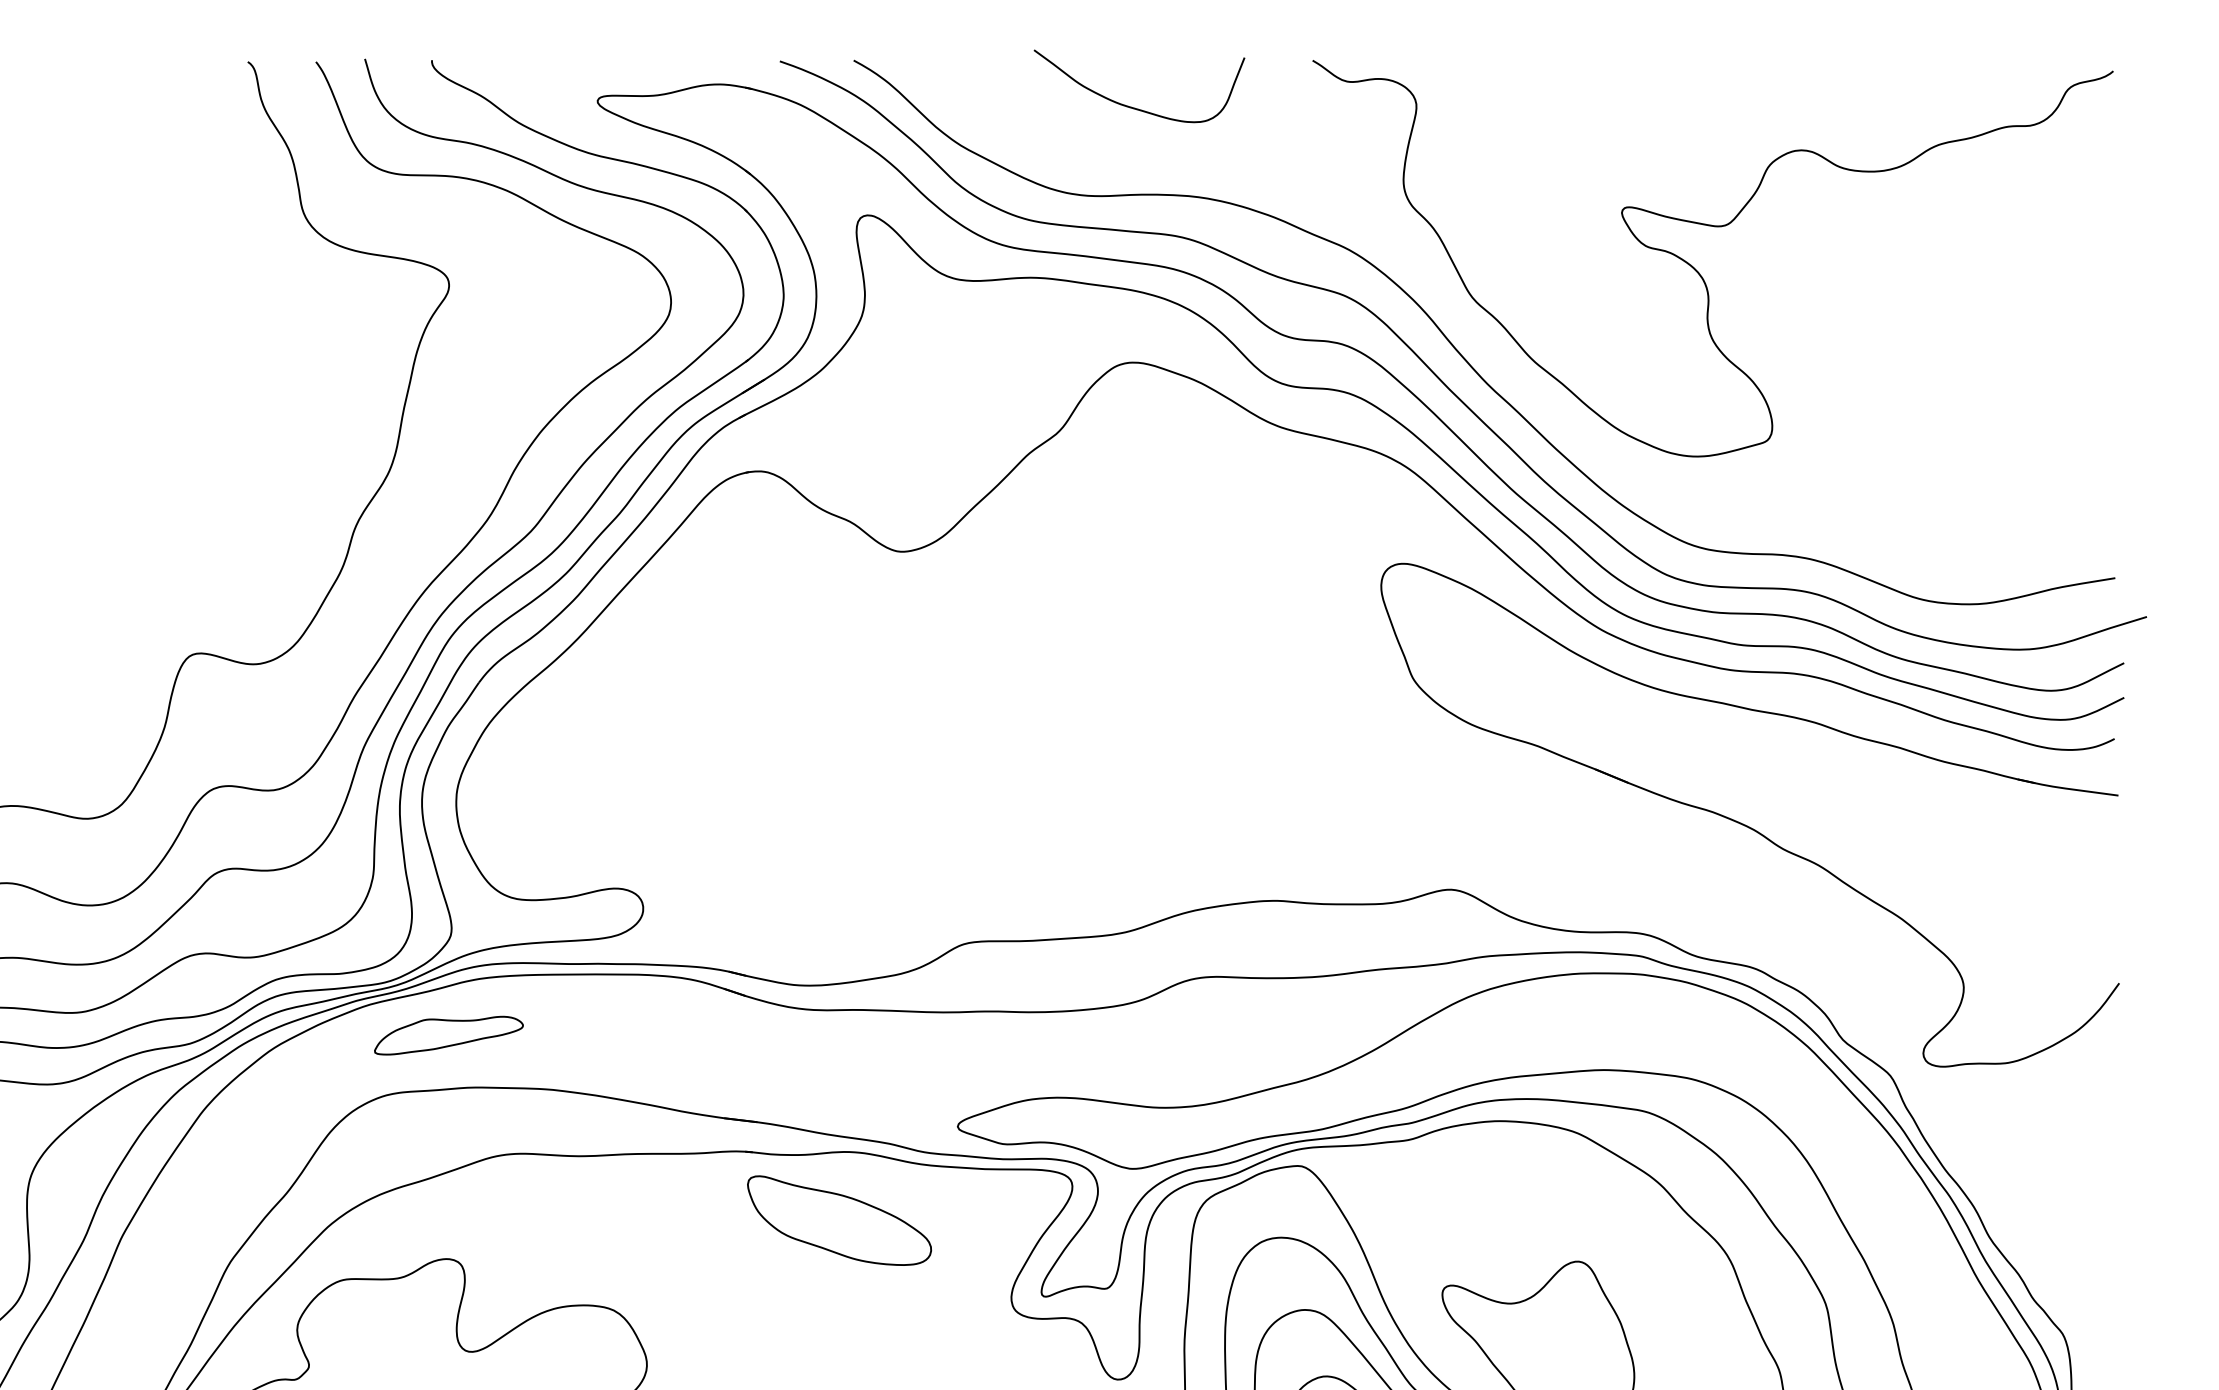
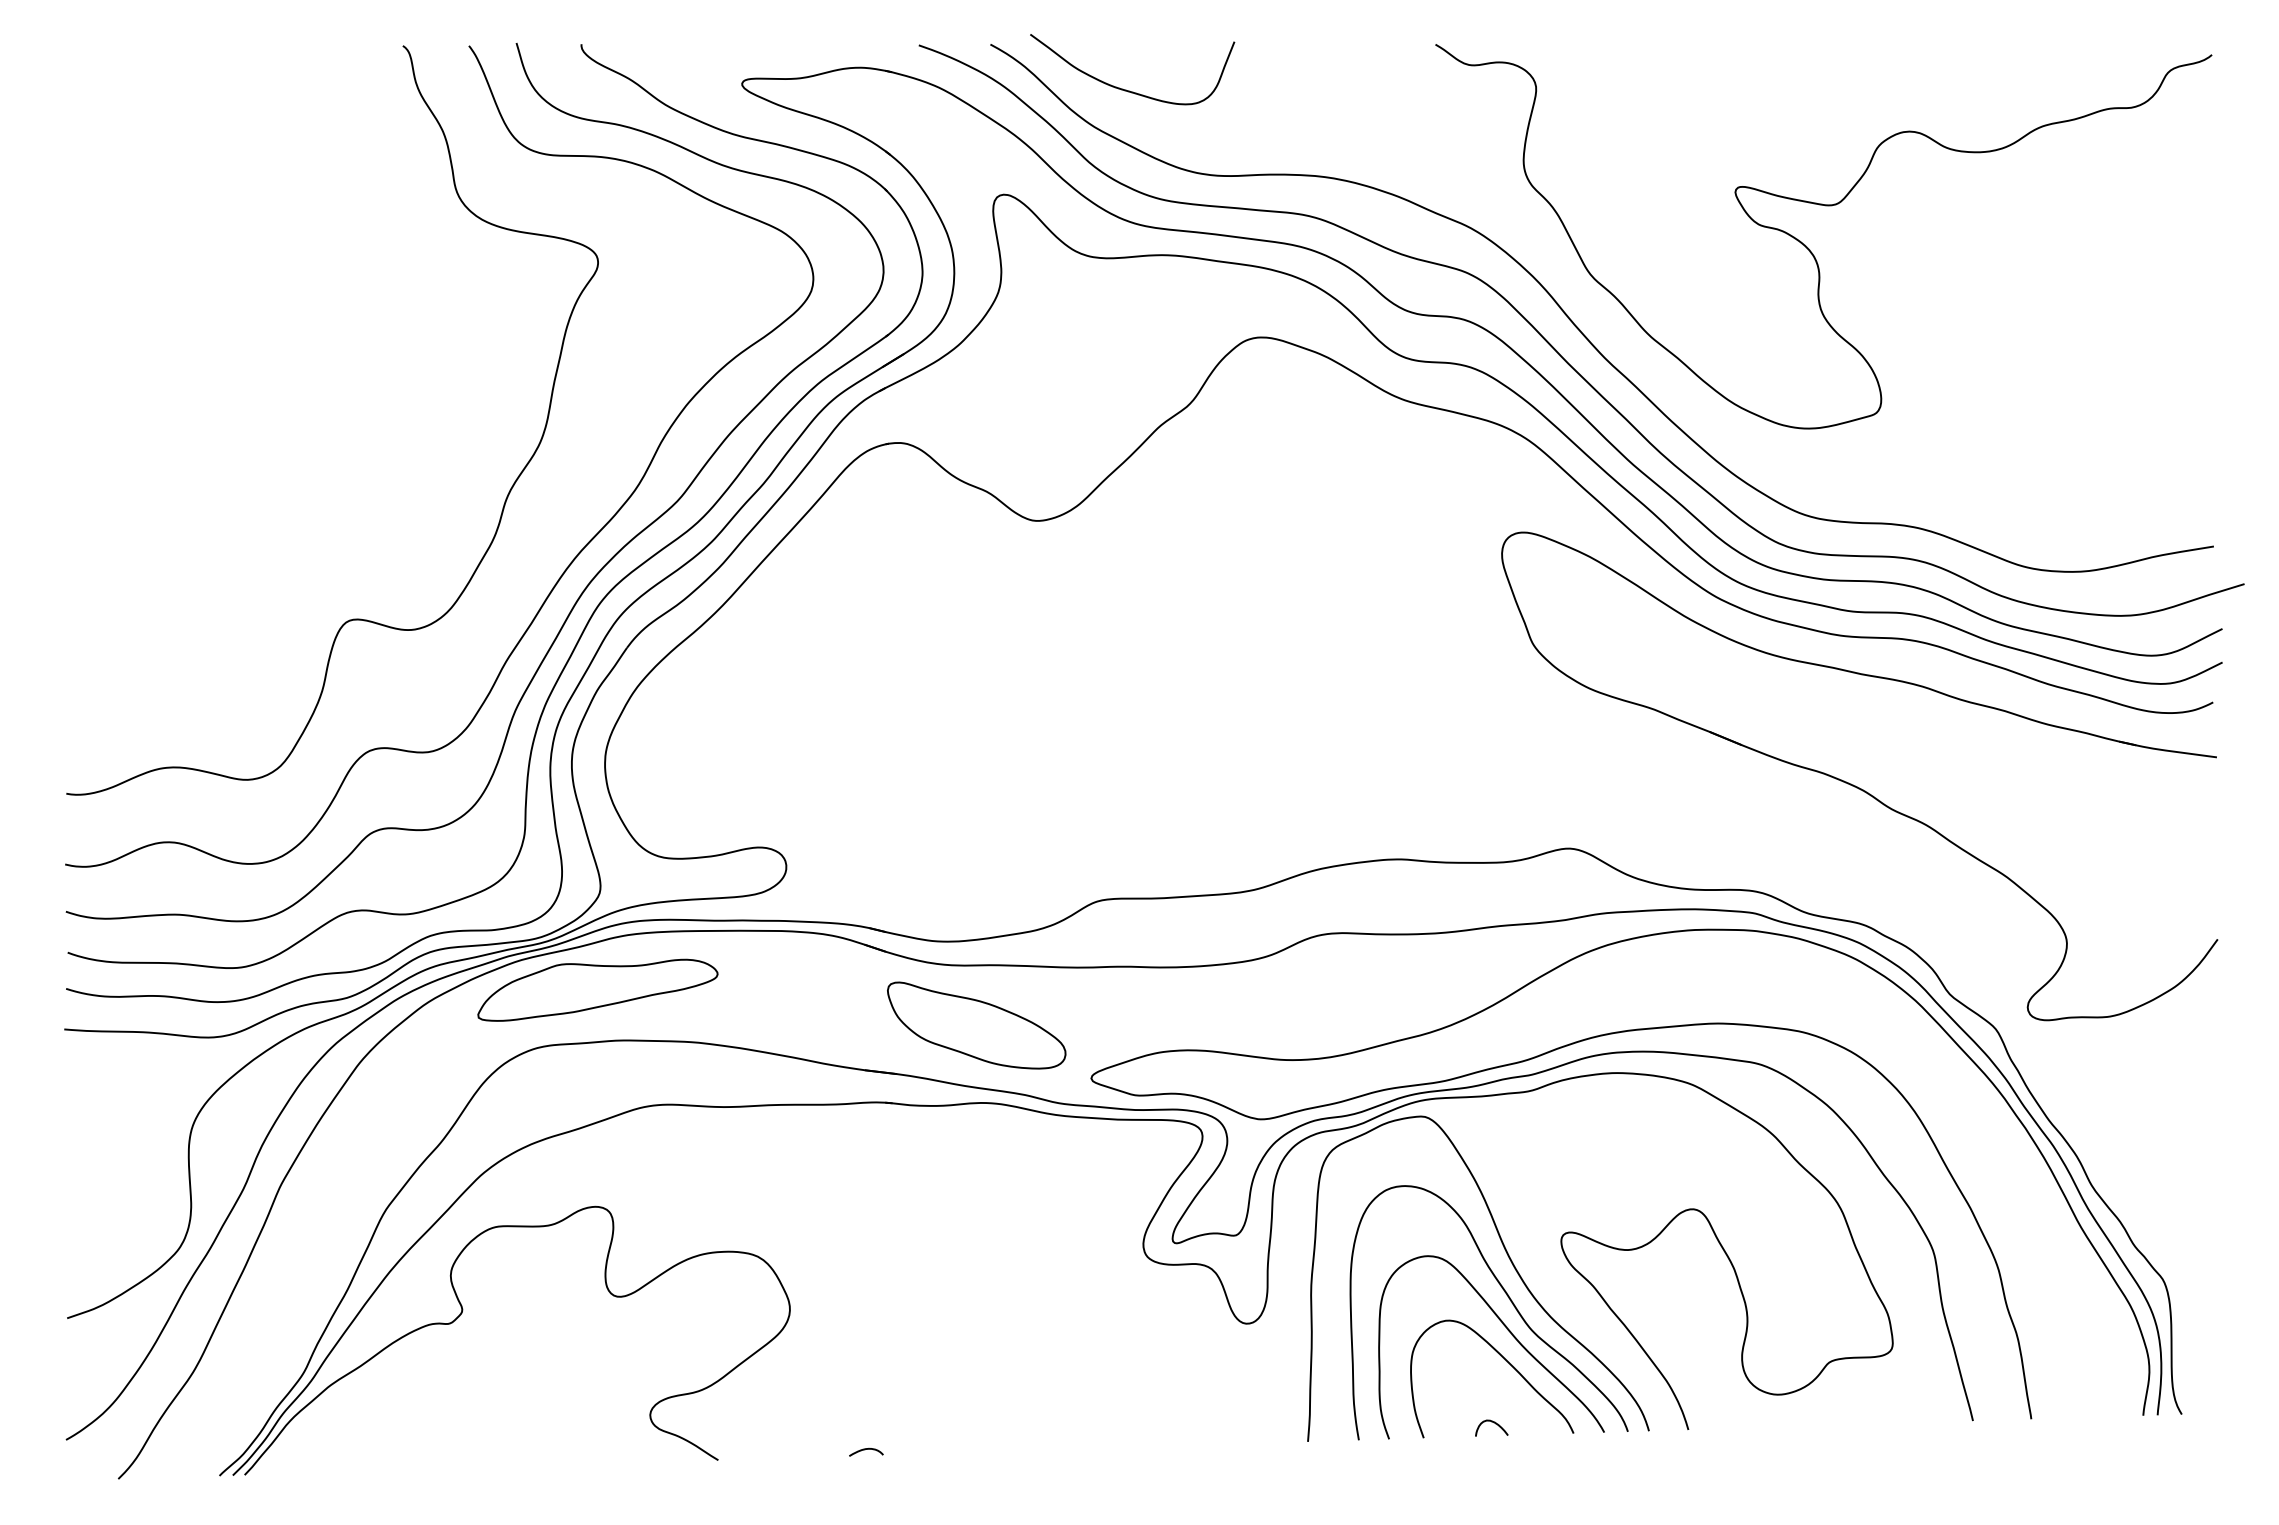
curve: (1133, 106) -> (1126, 89), moved
part: (448, 1034) -> (597, 989), size x1.67
part: (839, 1220) -> (976, 1025), moved

